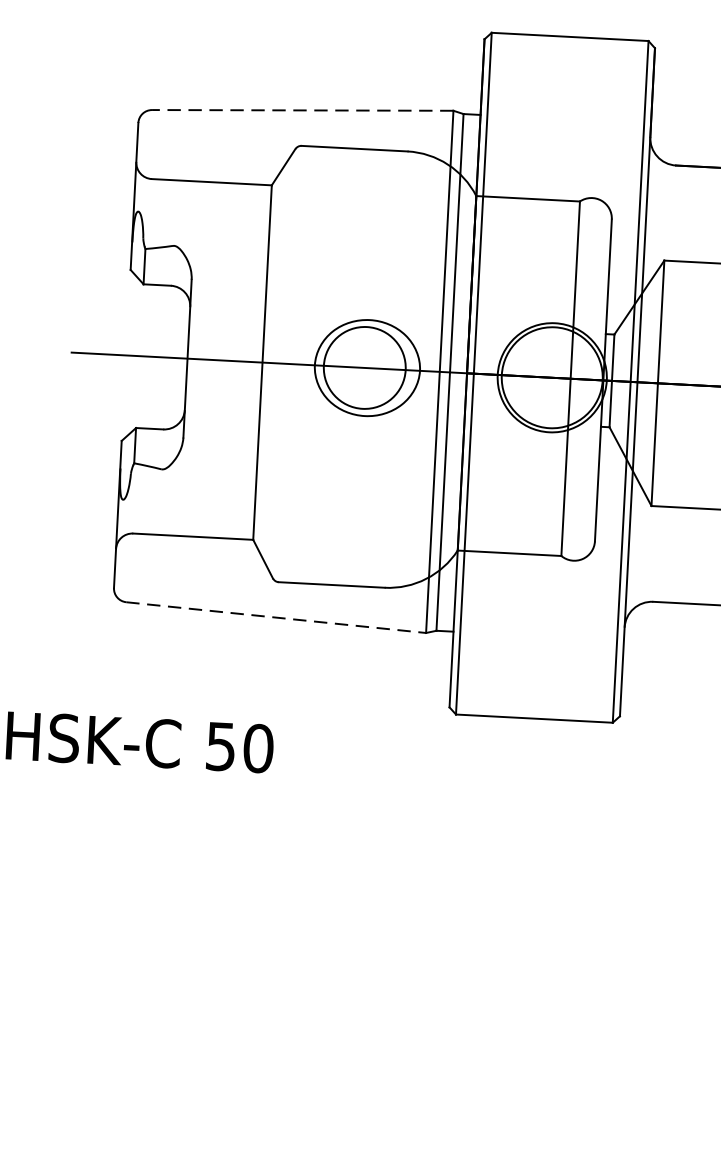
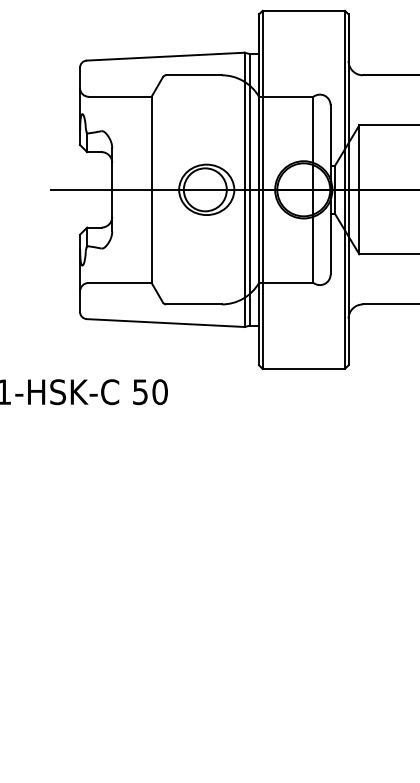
line: (302, 110) -> (165, 56), dashed -> solid
line: (277, 618) -> (166, 323), dashed -> solid

